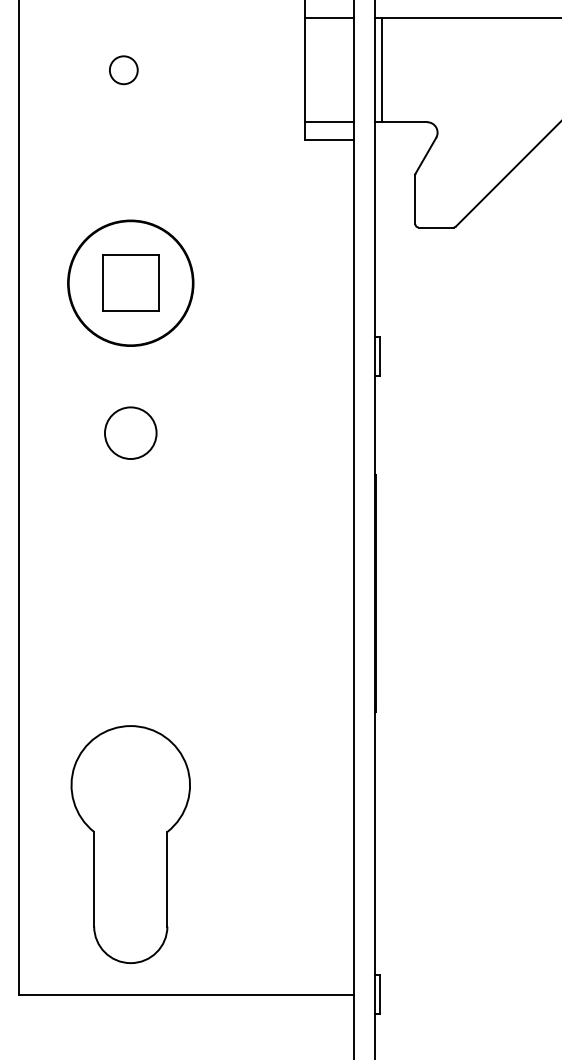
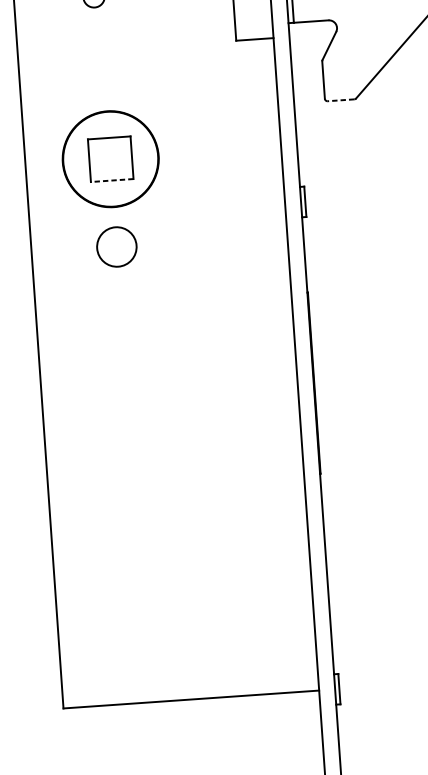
line: (329, 122) -> (253, 25), removed
line: (435, 227) -> (340, 100), solid -> dashed
line: (130, 311) -> (112, 180), solid -> dashed
circle: (130, 432) -> (116, 246), moved
part: (130, 844) -> (140, 587), removed

